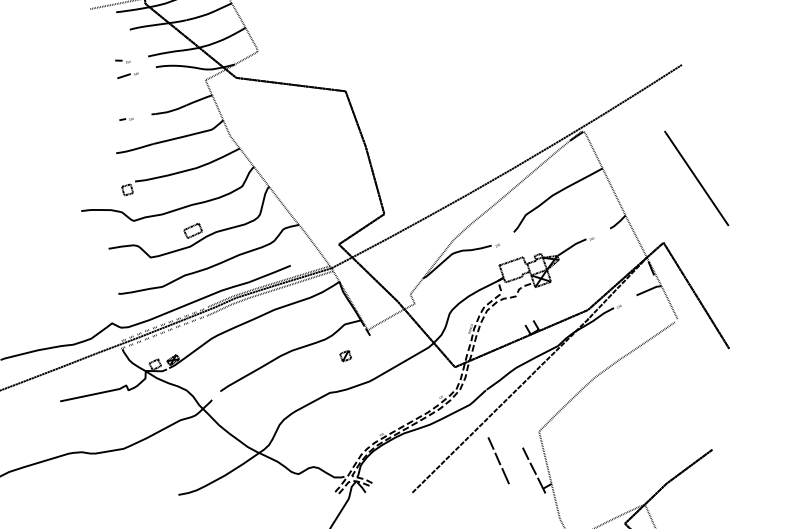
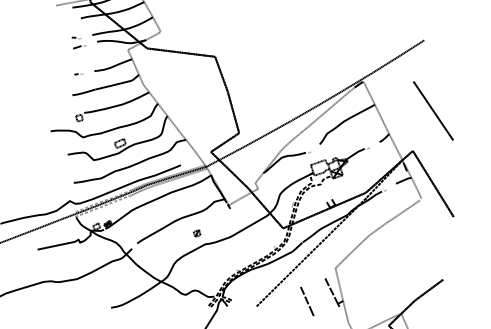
part: (346, 356) -> (197, 233), moved
line: (499, 460) -> (307, 301), moved

